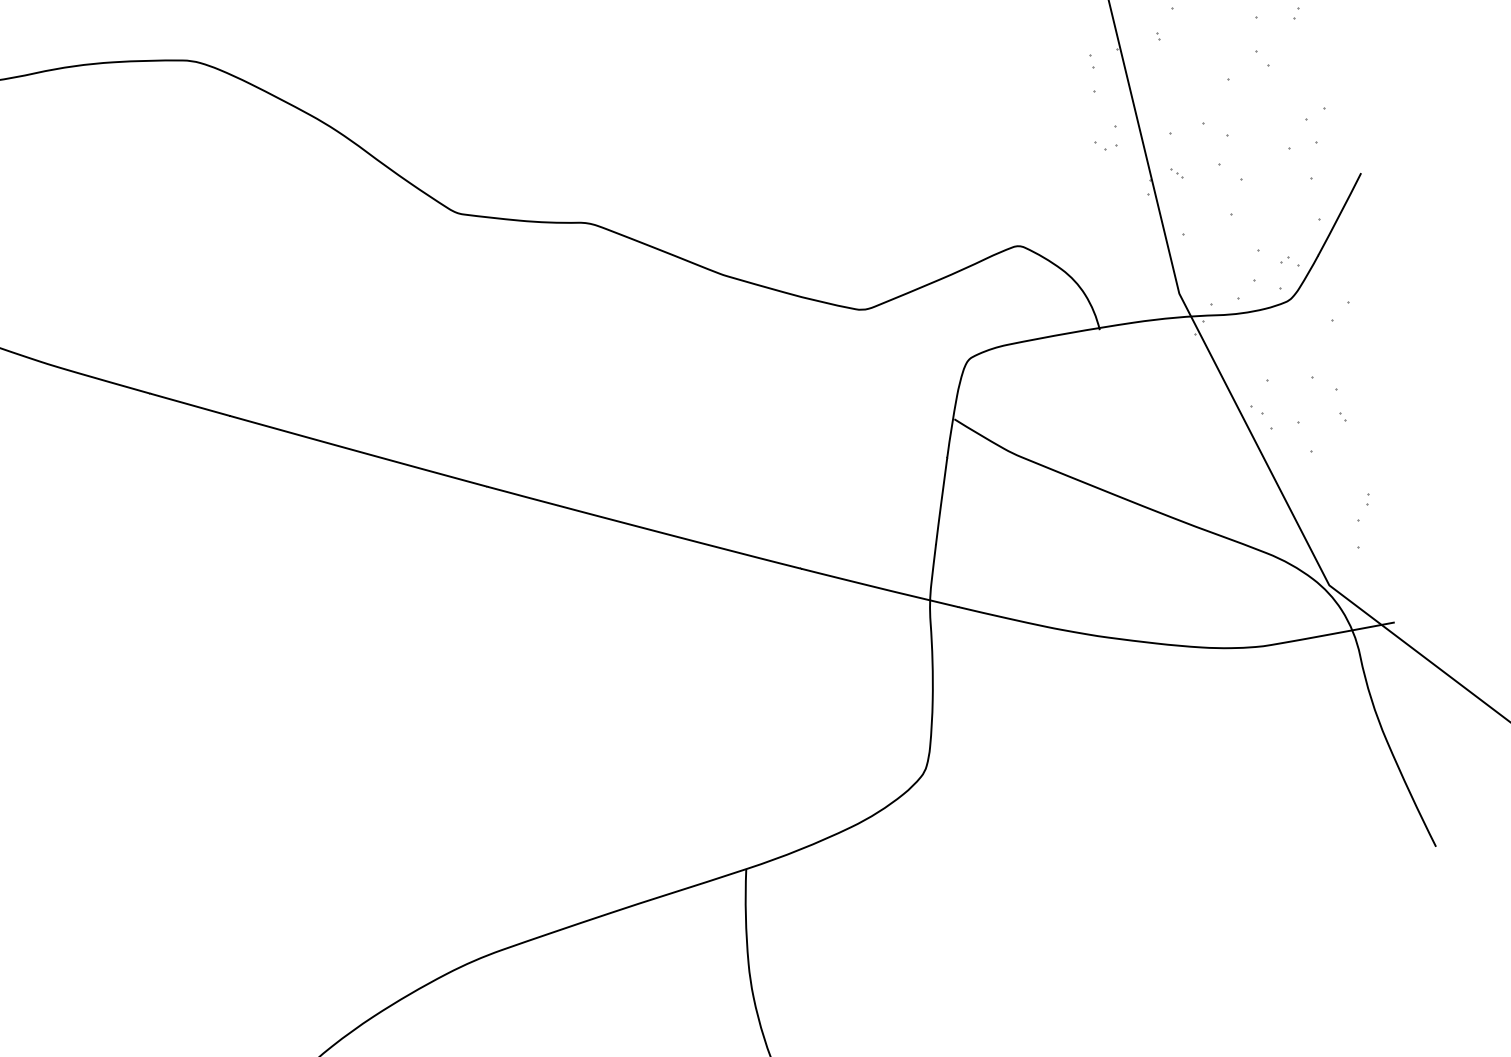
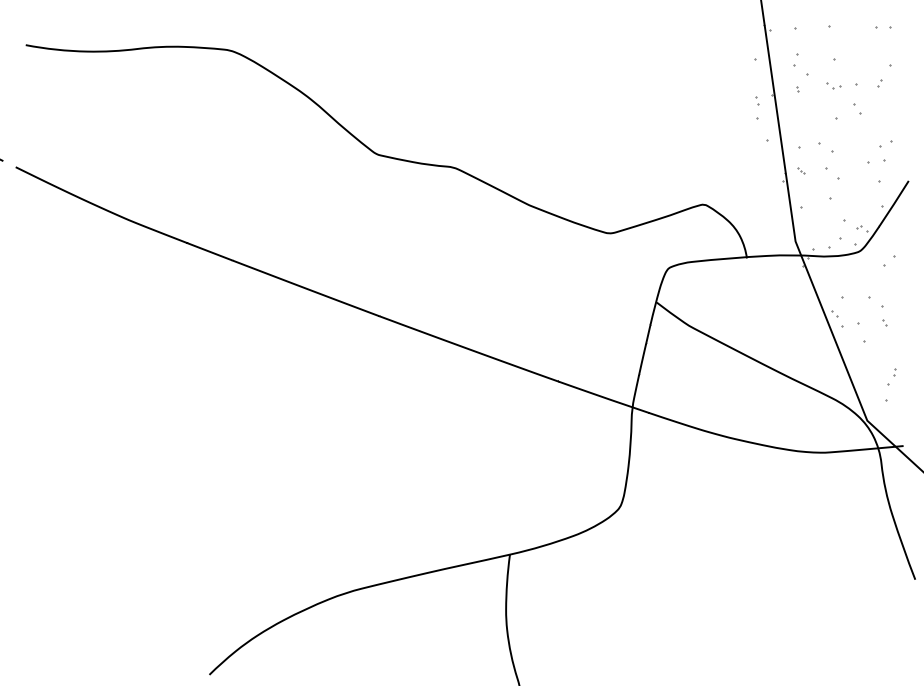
part: (1105, 145) -> (833, 85), moved

